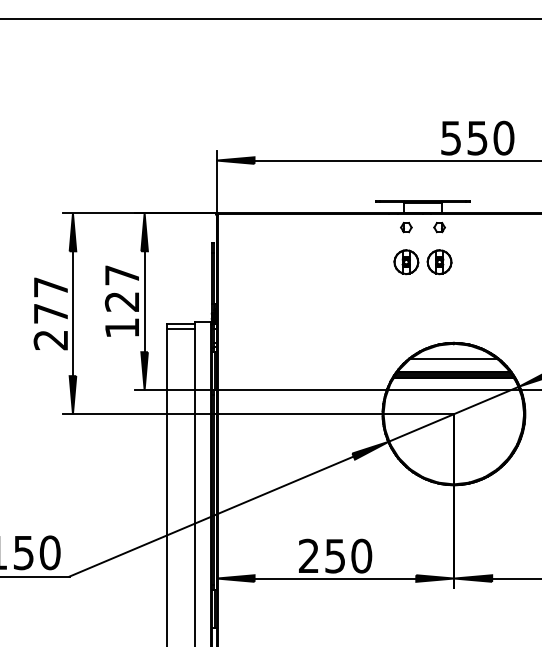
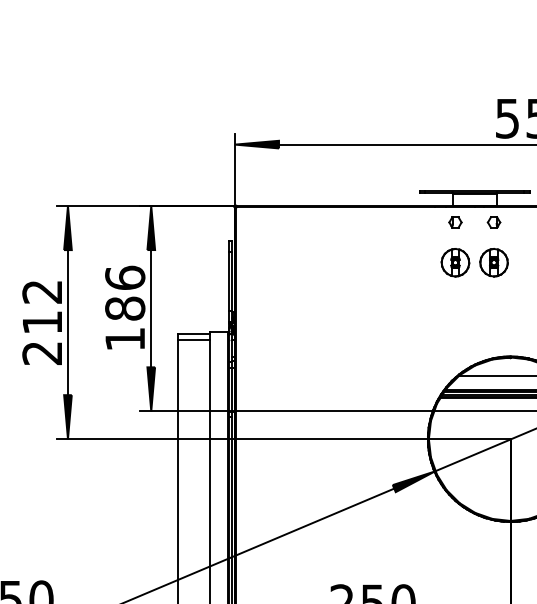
text: (121, 288) -> (124, 293), 127 -> 186
text: (50, 300) -> (41, 307), 277 -> 212

